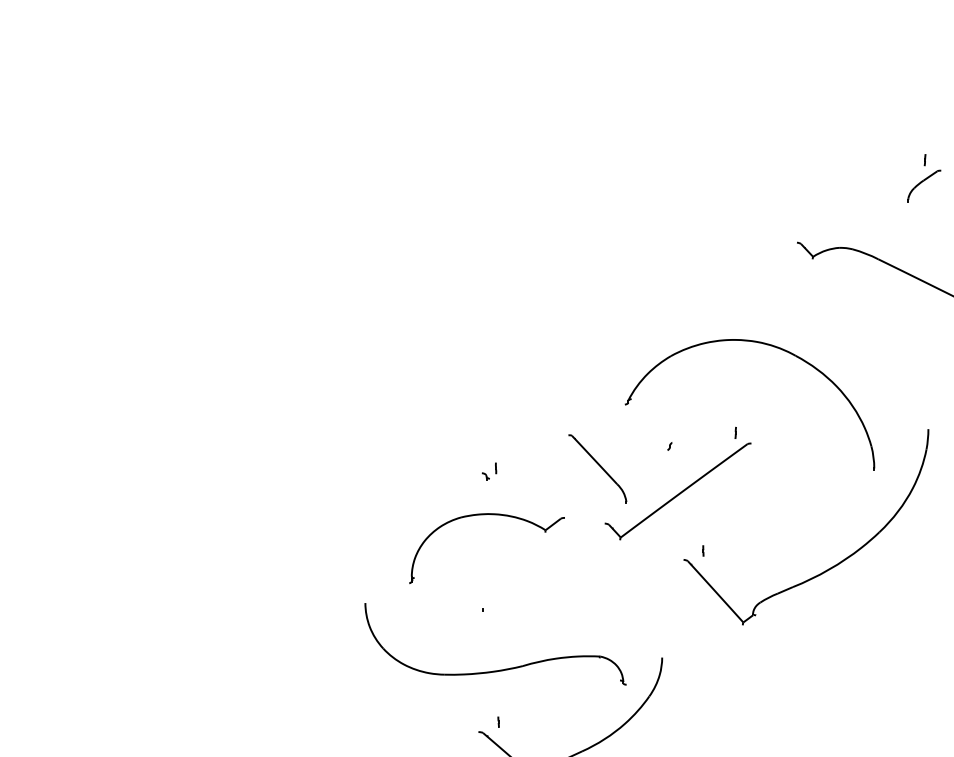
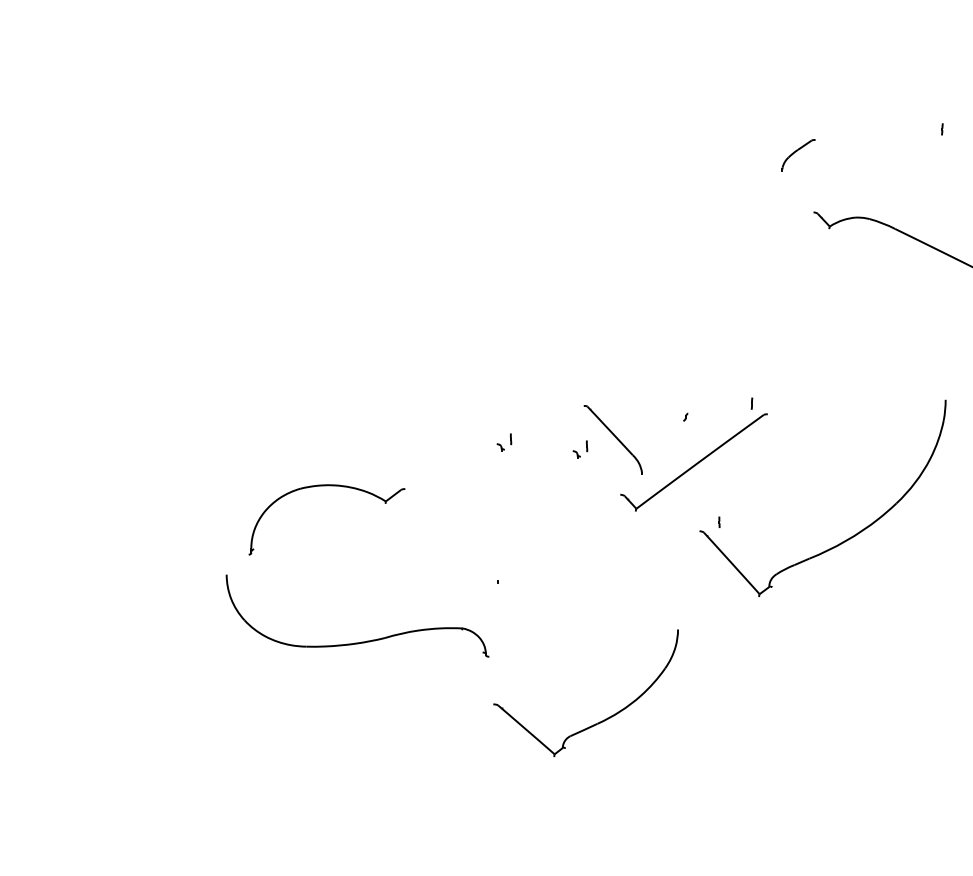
part: (924, 186) -> (798, 155), moved
part: (766, 345) -> (782, 315), removed
part: (565, 478) -> (580, 449), added
part: (486, 515) -> (326, 486), moved
part: (499, 669) -> (361, 641), moved
part: (498, 722) -> (513, 694), removed

